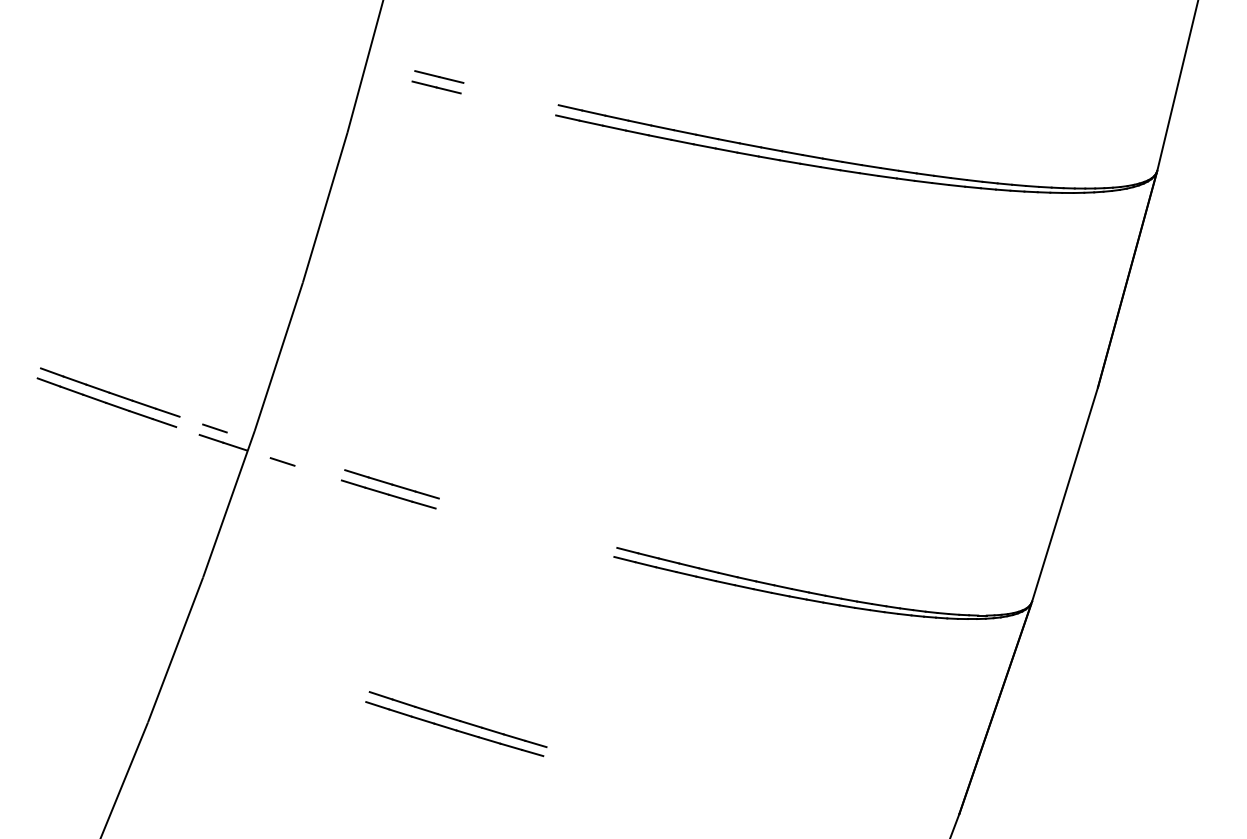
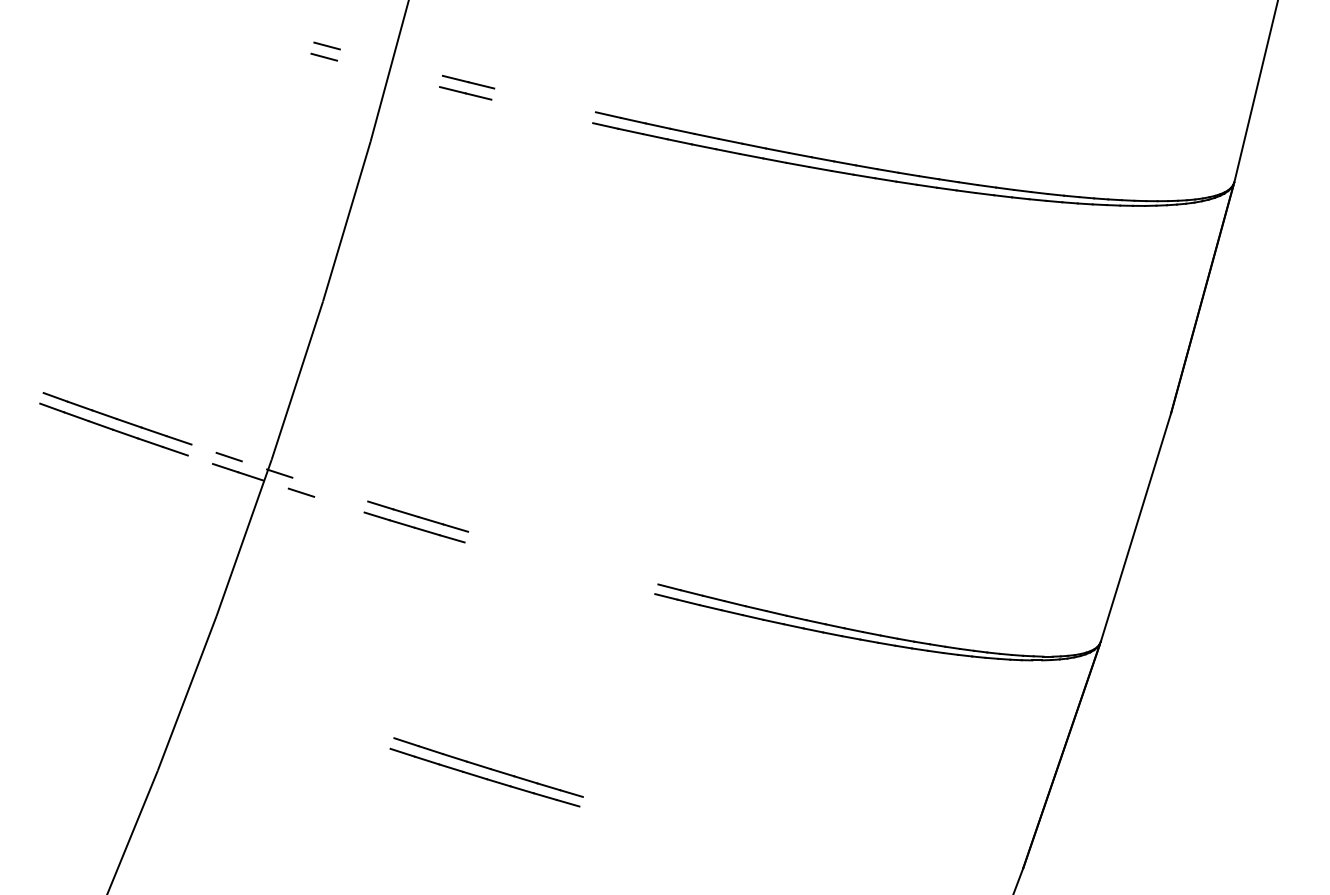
line: (306, 42) -> (326, 45), added
line: (304, 53) -> (324, 57), added
line: (262, 443) -> (279, 473), added

